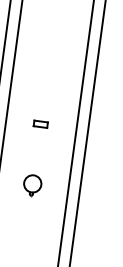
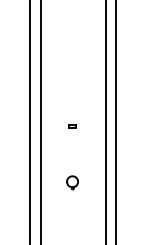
part: (40, 124) -> (72, 126), size x0.6
part: (32, 185) -> (72, 182), size x0.7

